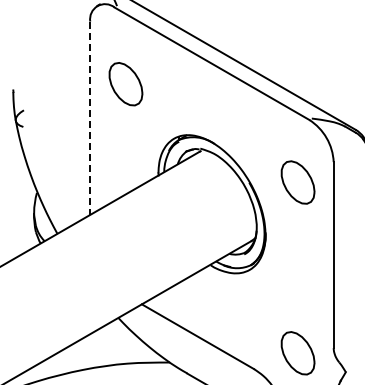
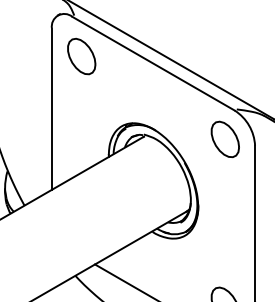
part: (125, 84) -> (81, 56), moved
line: (90, 118) -> (52, 109), dashed -> solid
part: (297, 182) -> (224, 139), moved

